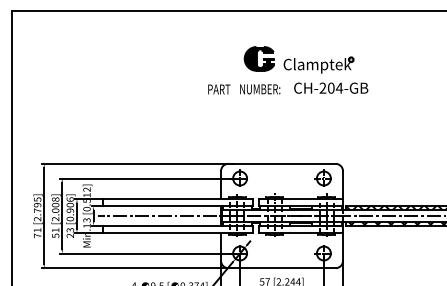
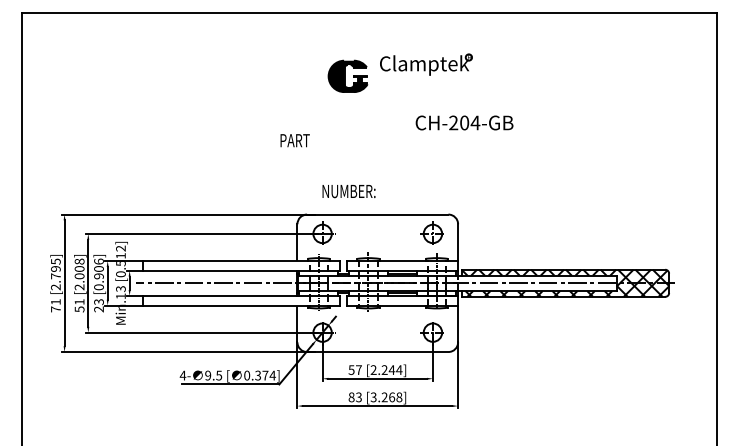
part: (319, 65) -> (426, 64), moved
text: (331, 87) -> (464, 122), moved
text: (218, 89) -> (294, 140), moved
text: (259, 89) -> (348, 191), moved

